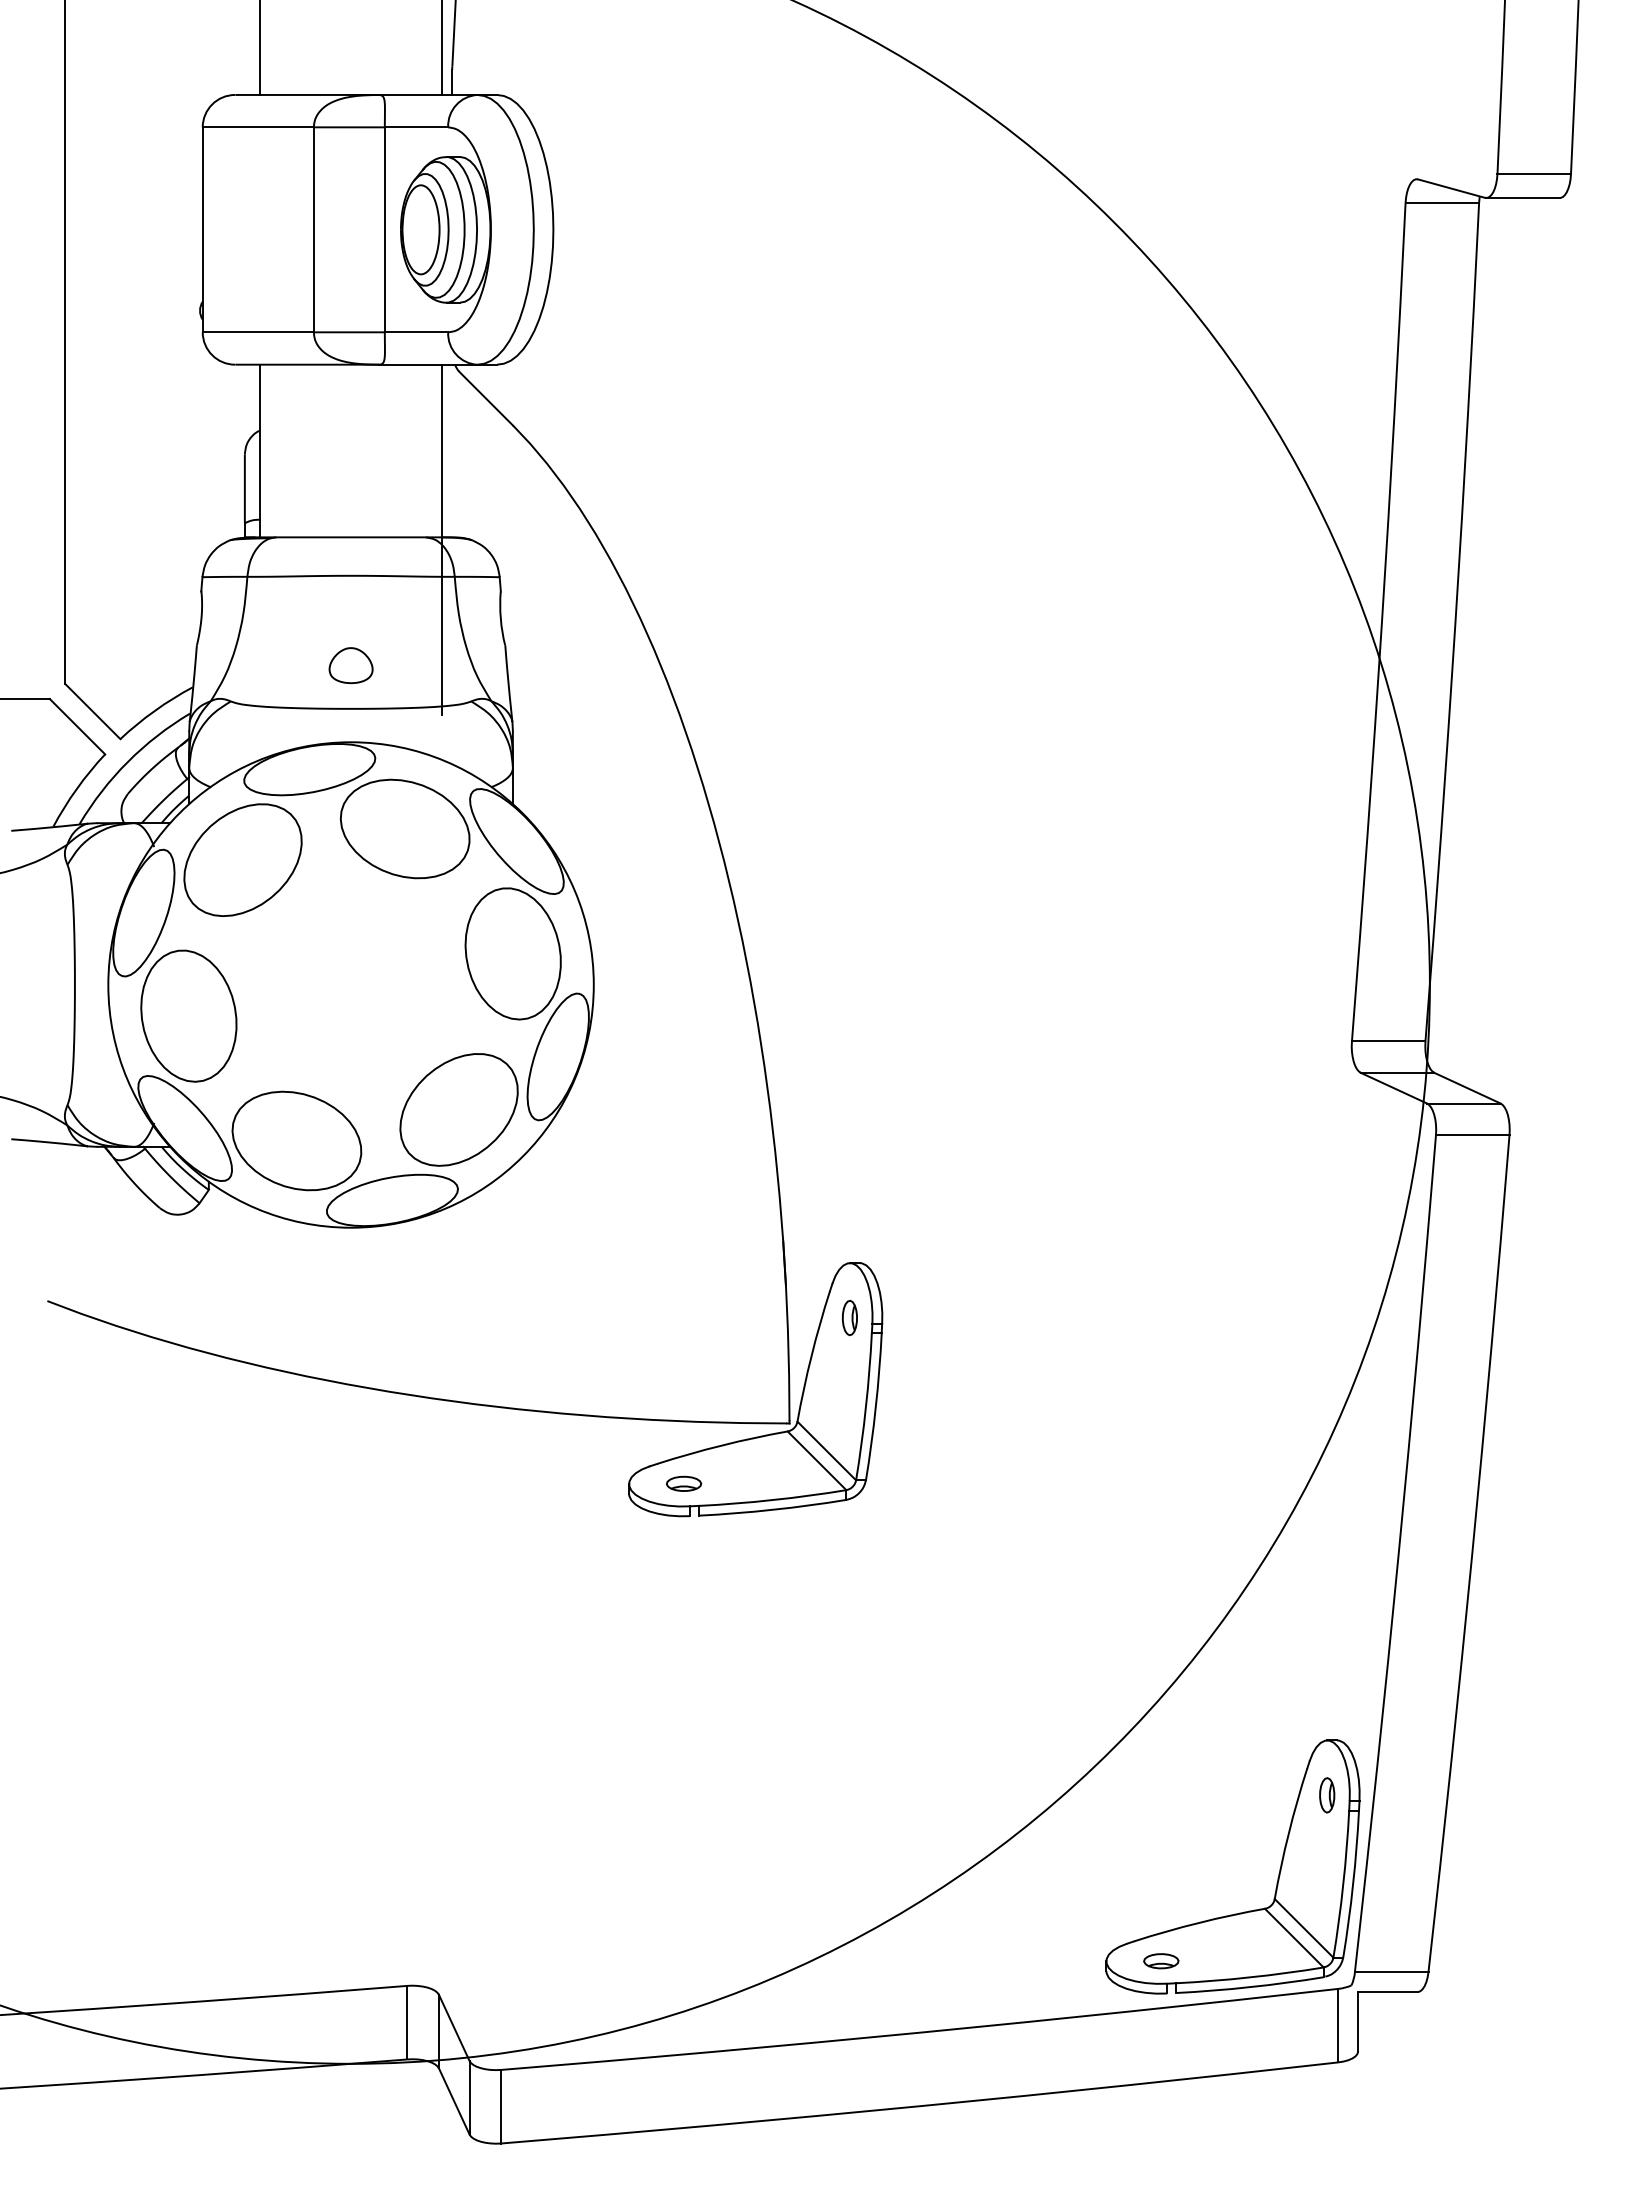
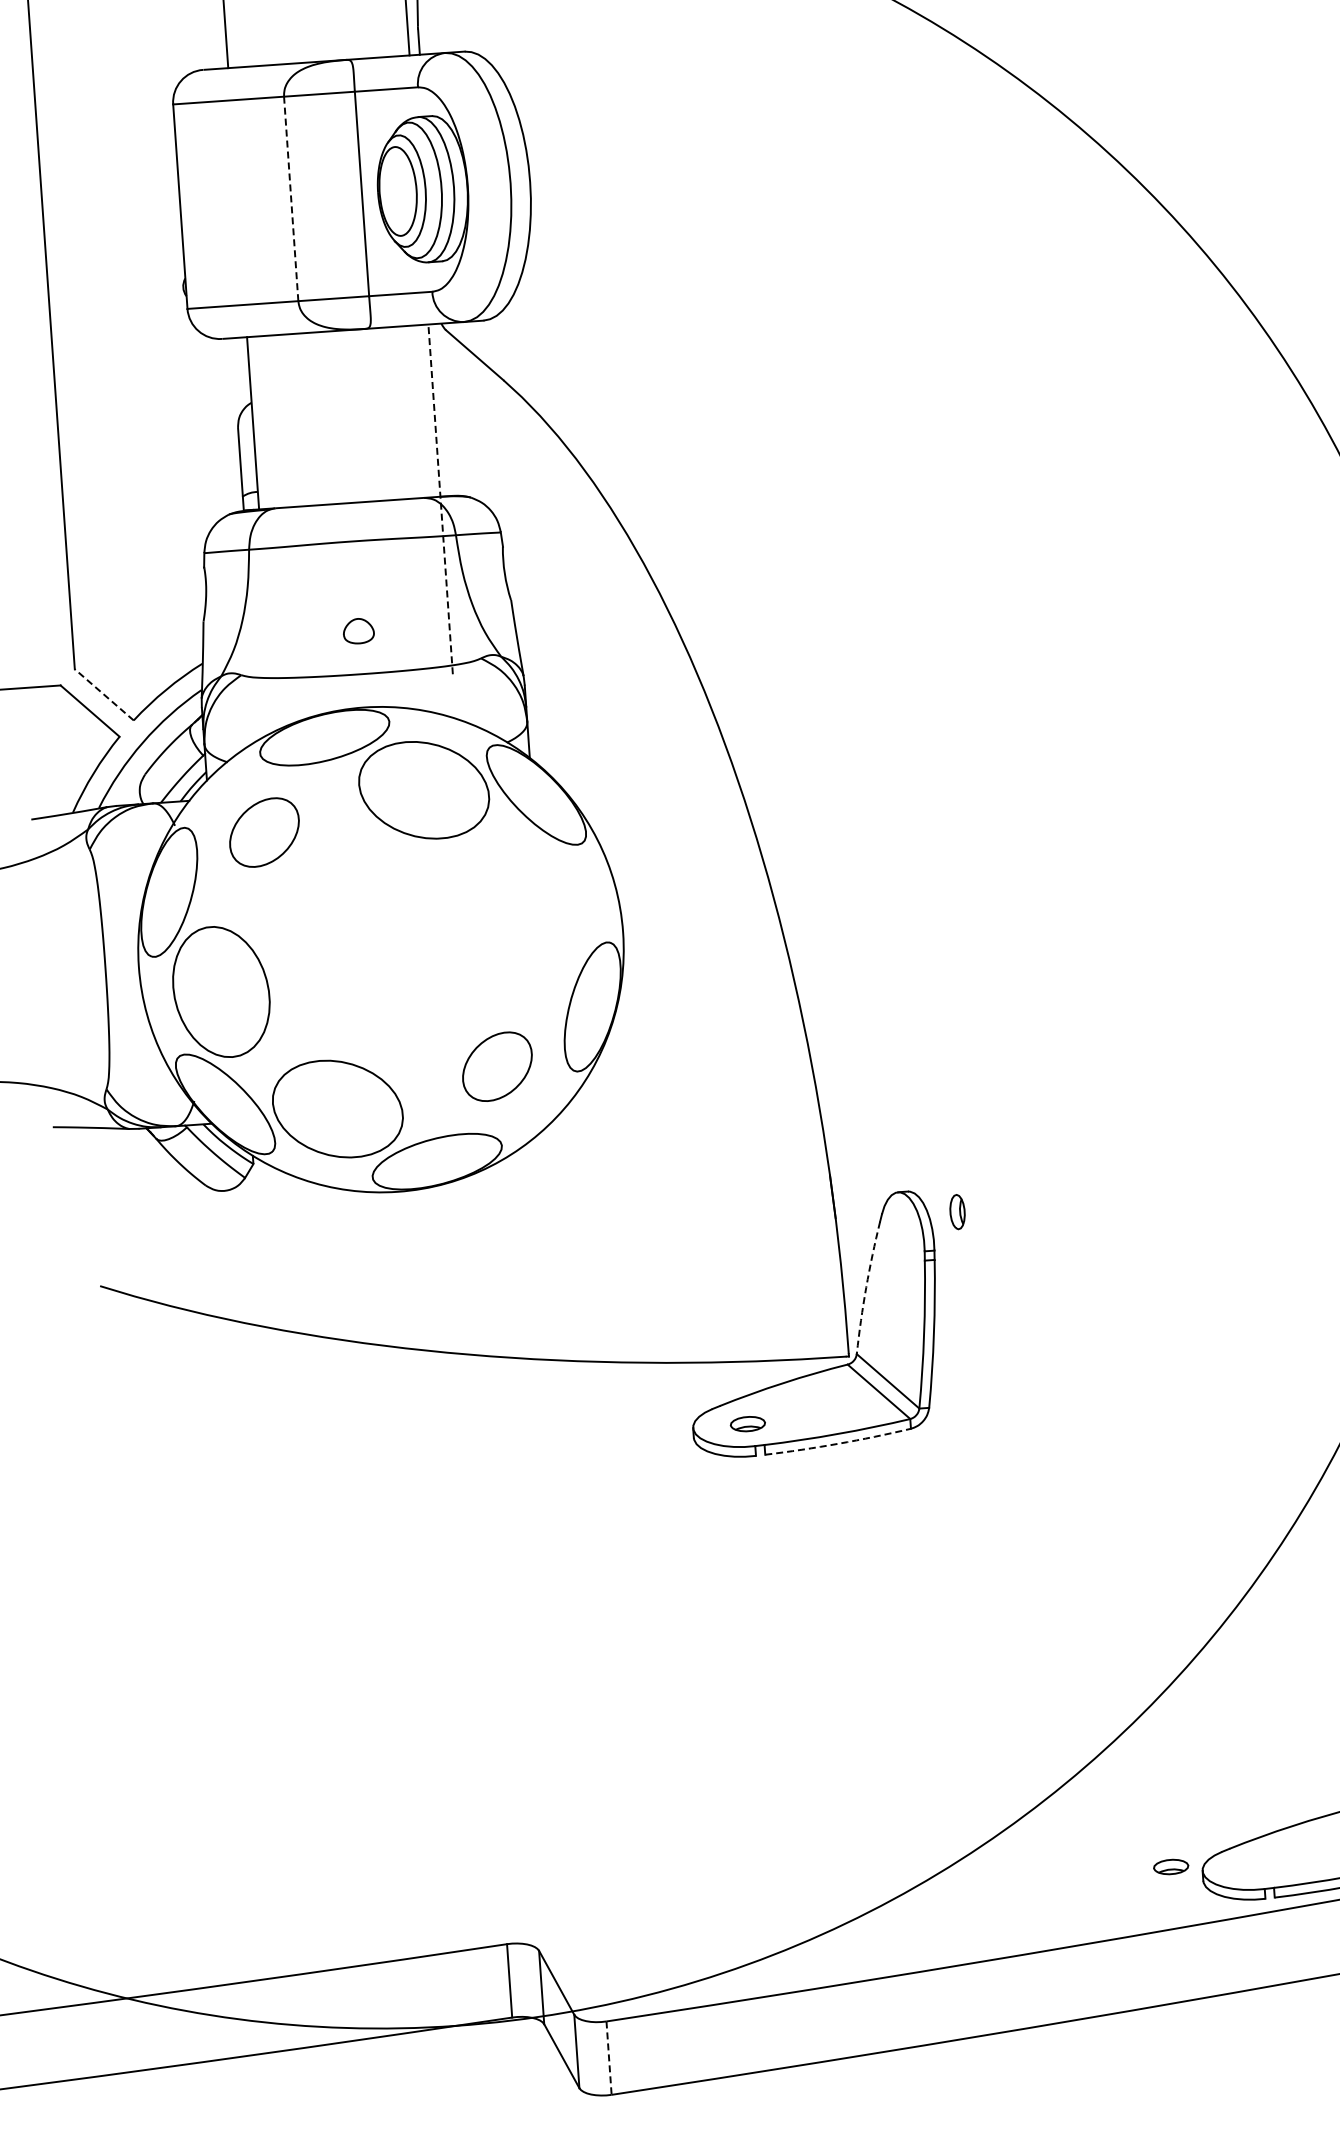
line: (313, 229) -> (290, 198), solid -> dashed
line: (441, 539) -> (440, 498), solid -> dashed
part: (350, 665) -> (358, 630), size x0.7
line: (92, 711) -> (103, 694), solid -> dashed
part: (242, 859) -> (263, 832), size x0.6
part: (512, 953) -> (539, 906), removed
part: (458, 1109) -> (496, 1066), size x0.6
part: (849, 1317) -> (957, 1211), moved
arc: (811, 1355) -> (866, 1287), solid -> dashed
arc: (772, 1509) -> (837, 1443), solid -> dashed
part: (1161, 1961) -> (1171, 1867), moved
line: (501, 2106) -> (609, 2057), solid -> dashed

